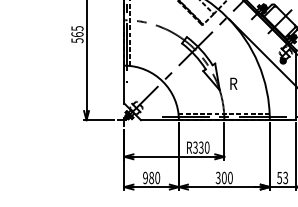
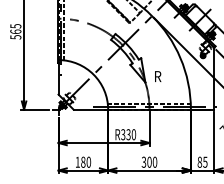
text: (145, 177) -> (77, 161), 980 -> 180
text: (282, 177) -> (202, 161), 53 -> 85

